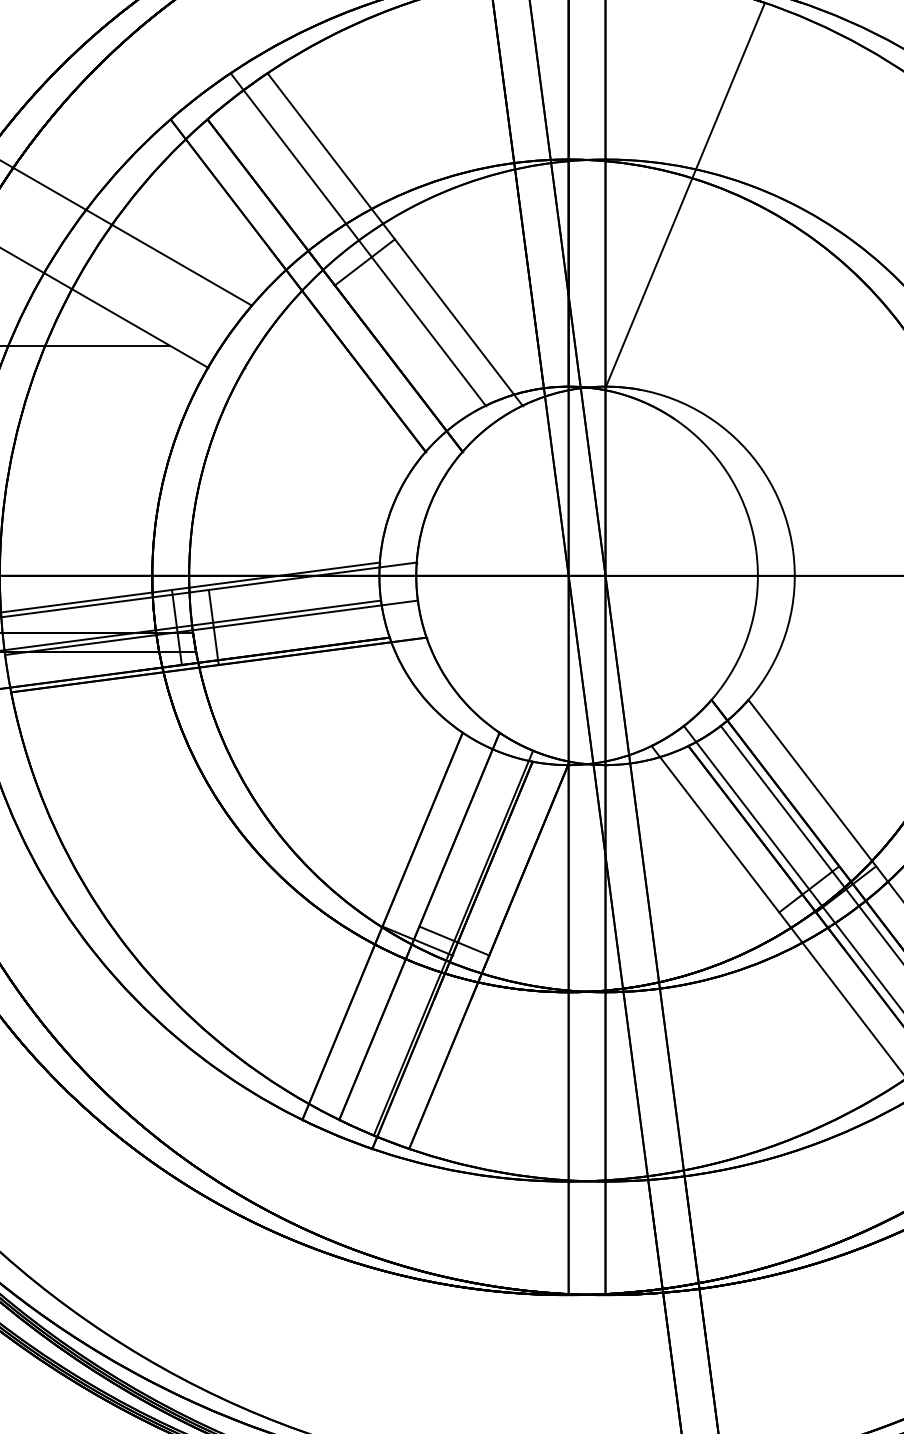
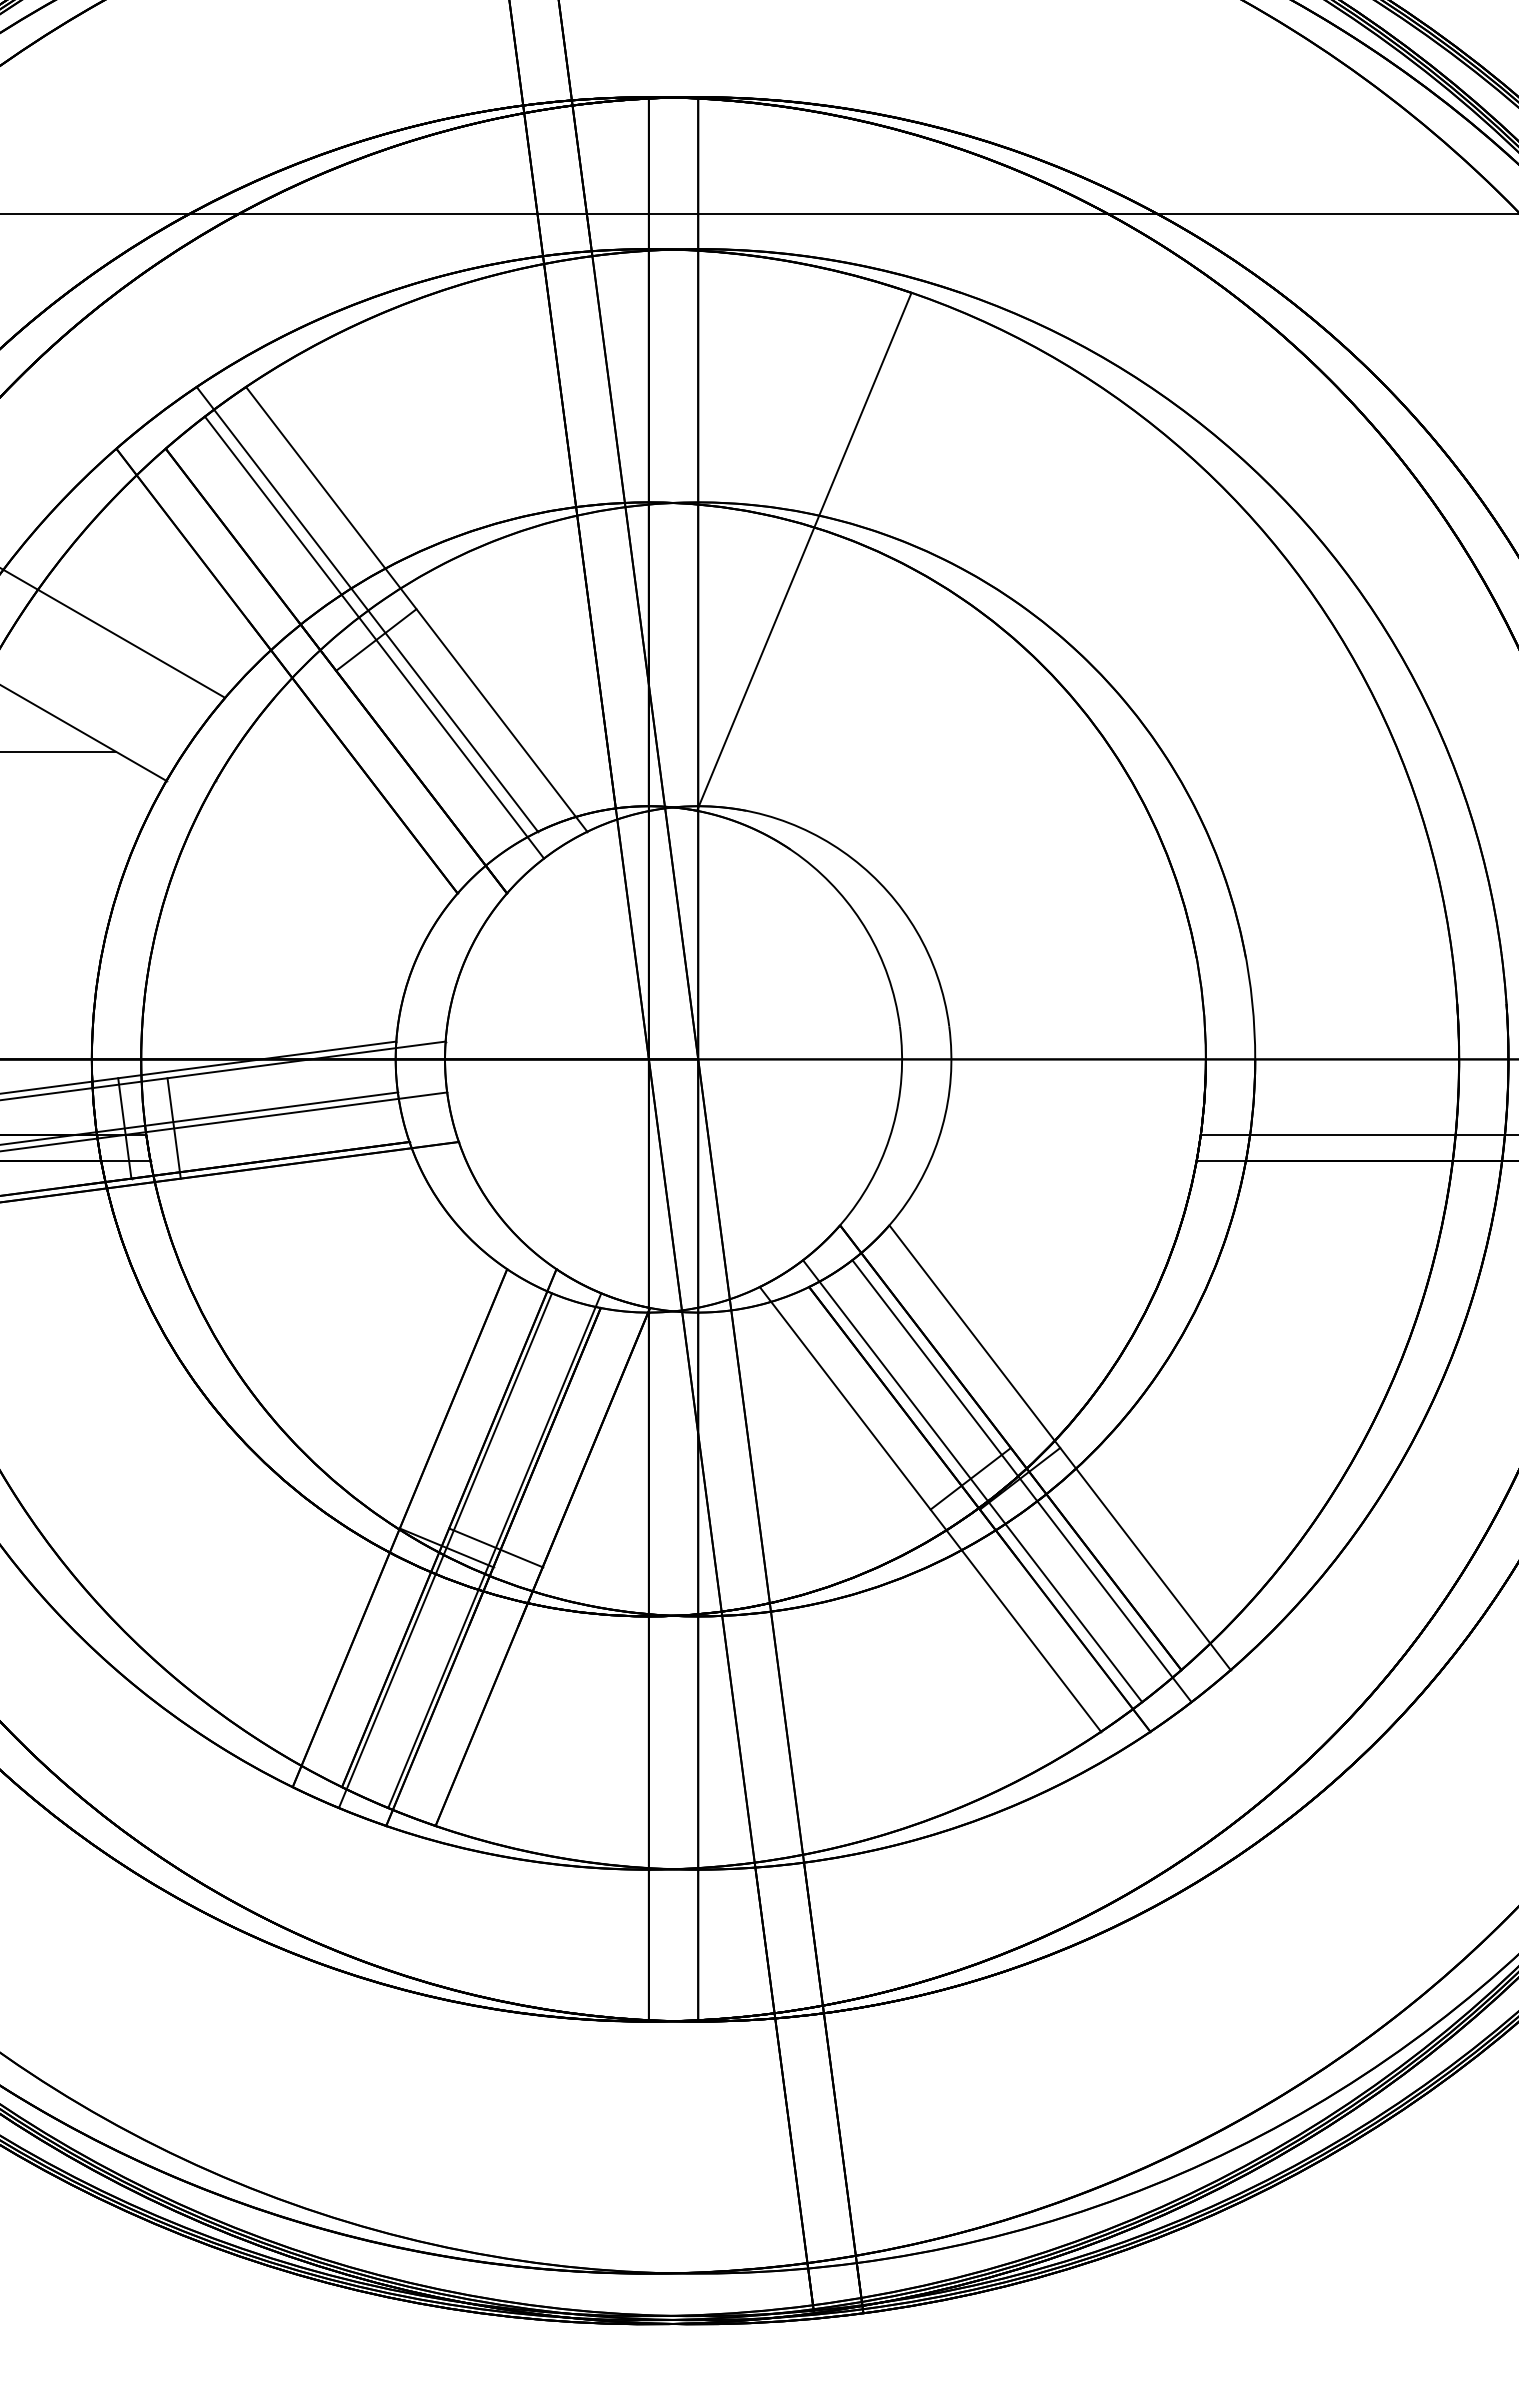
line: (363, 260) -> (374, 637), added
line: (416, 942) -> (445, 1550), added

